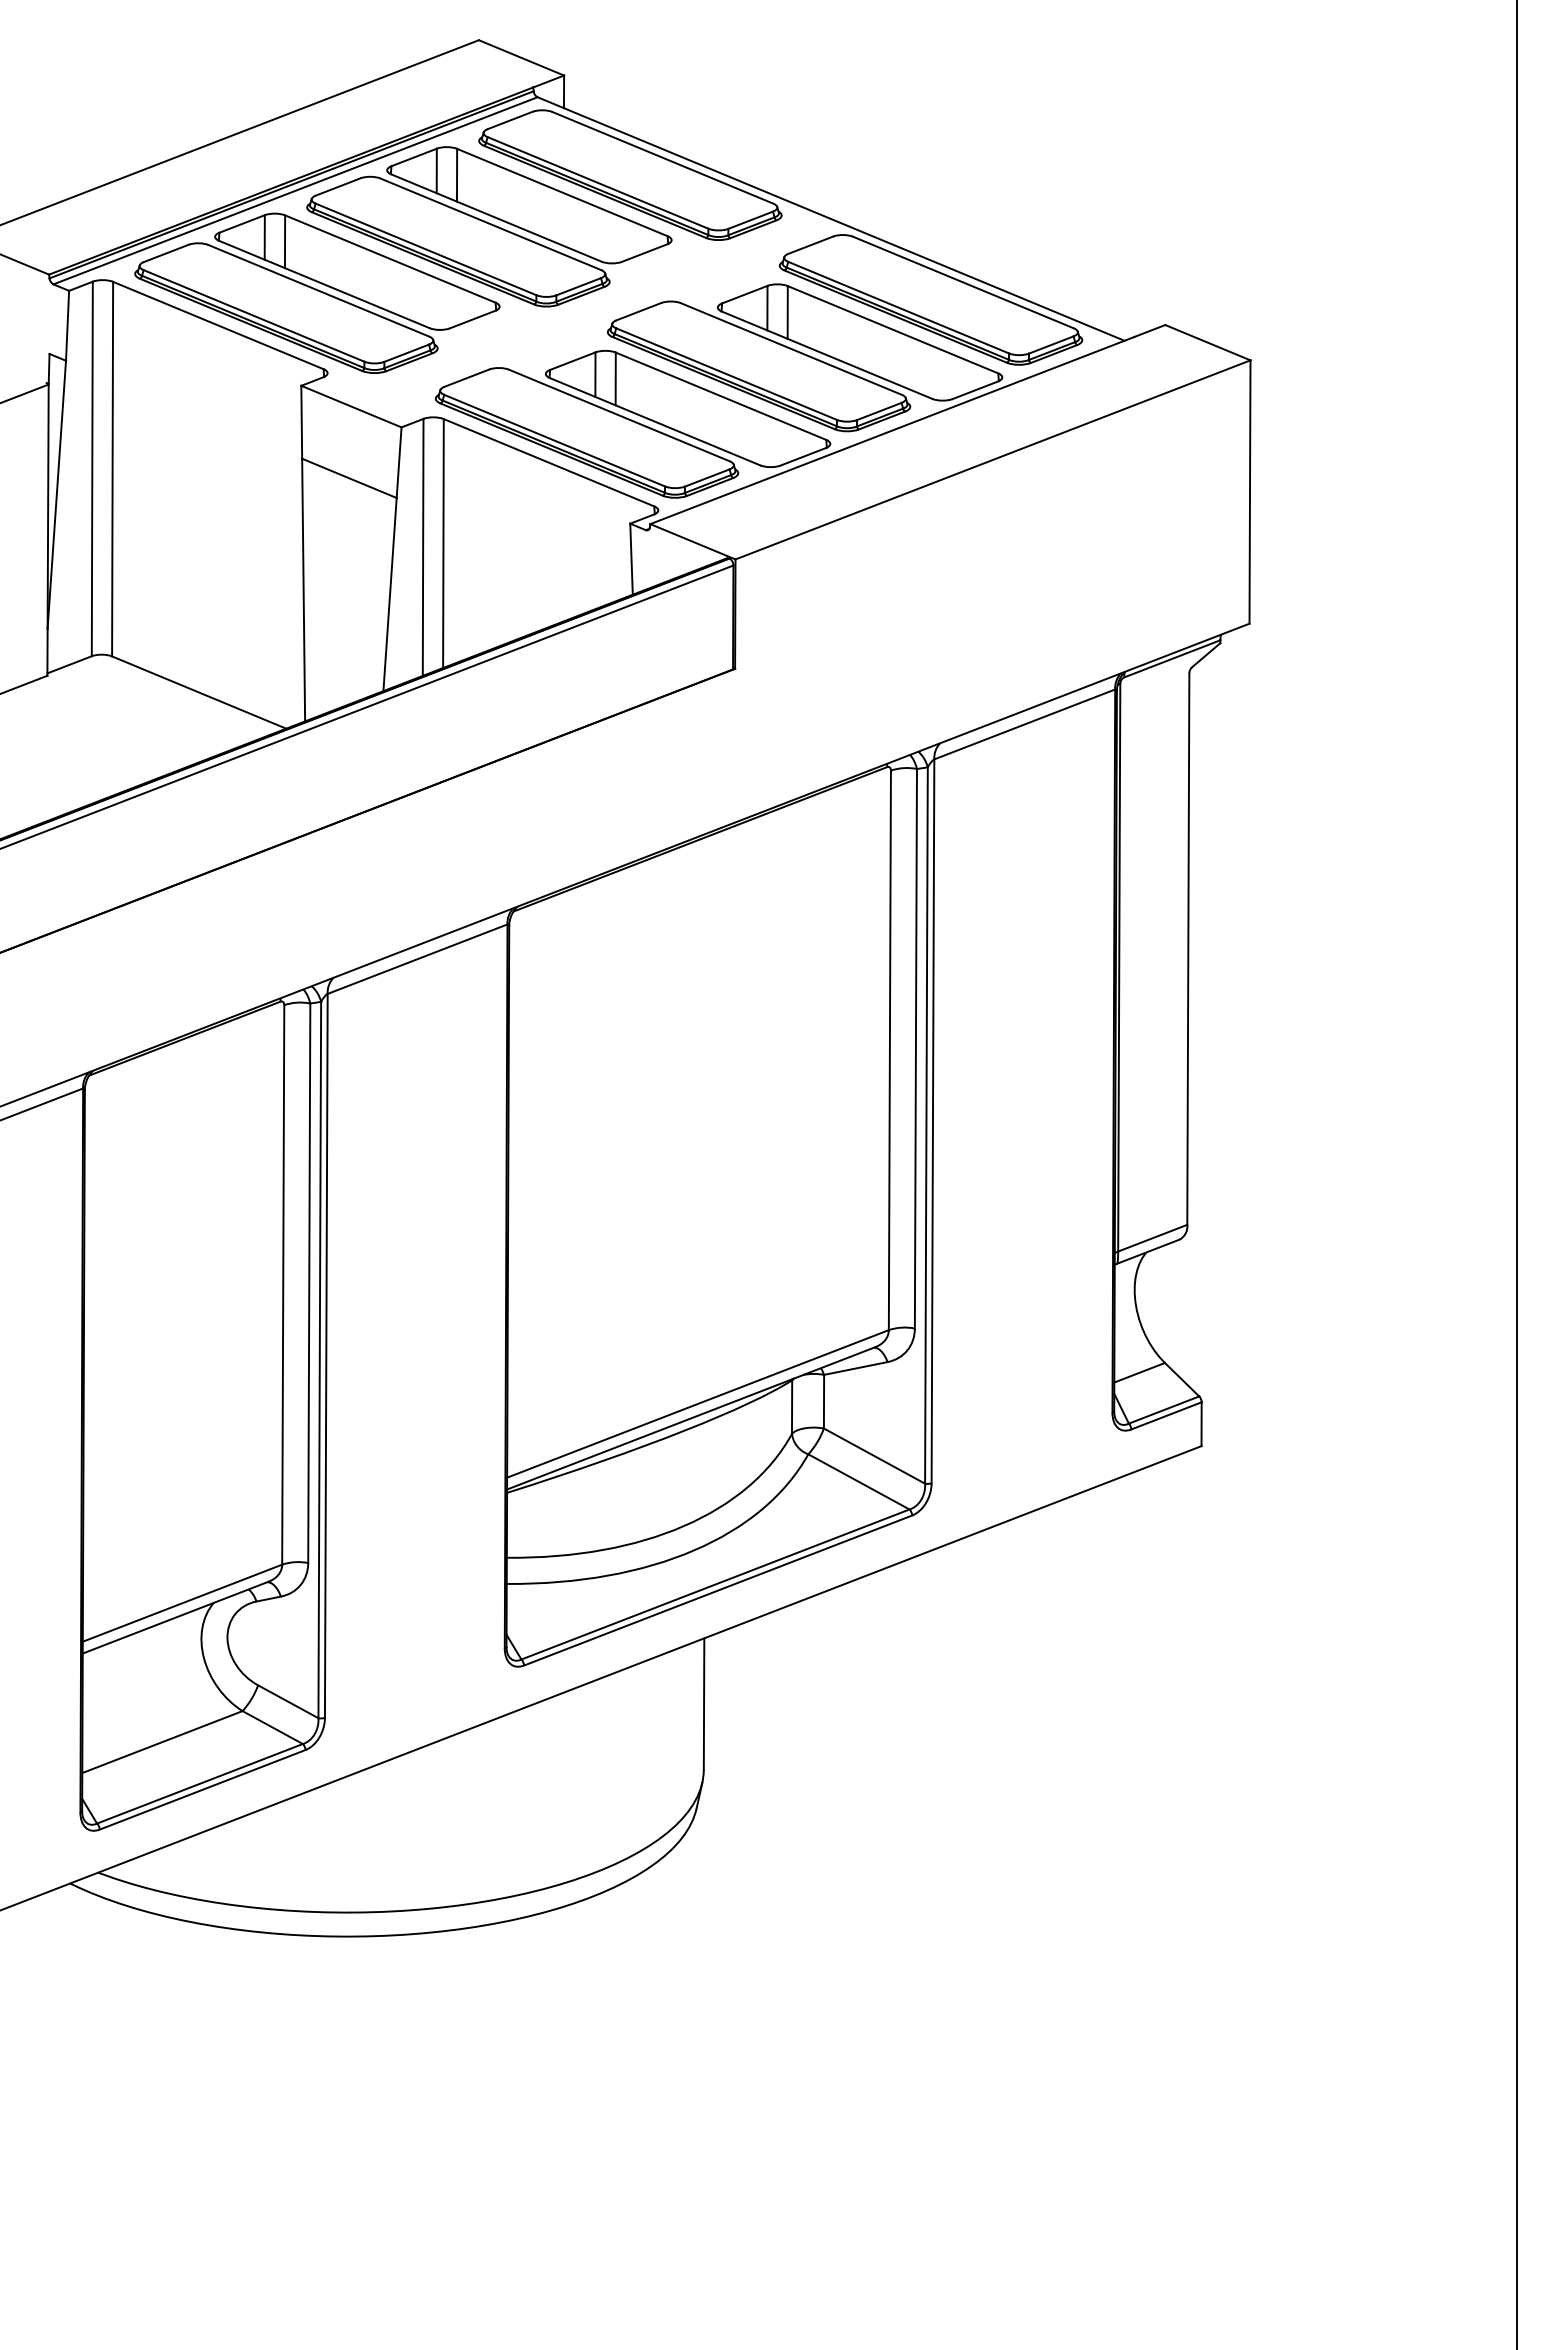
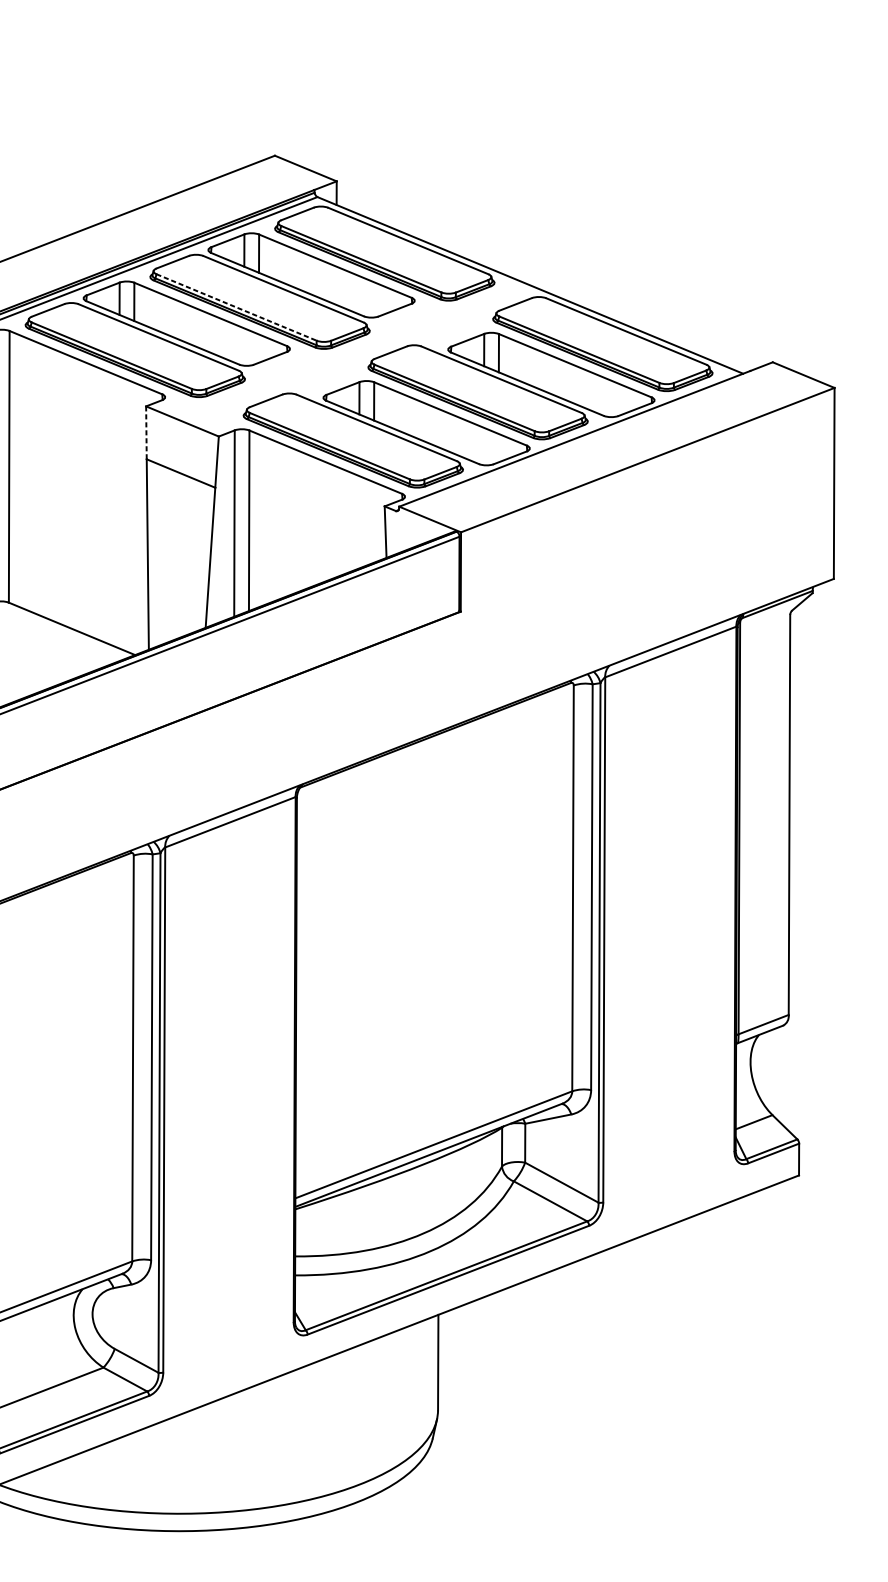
line: (426, 249) -> (236, 307), solid -> dashed
line: (301, 421) -> (146, 432), solid -> dashed

